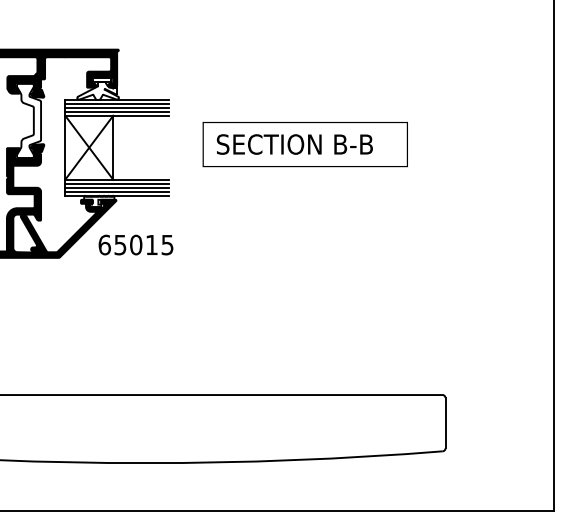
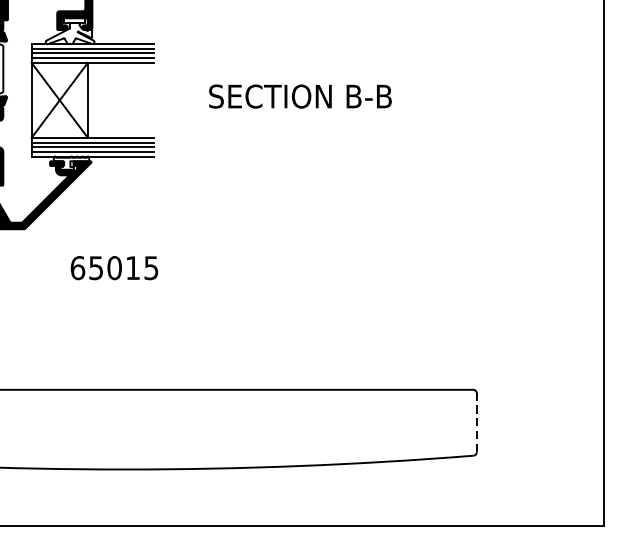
part: (304, 144) -> (311, 96), removed
text: (135, 244) -> (113, 267), moved
line: (445, 422) -> (476, 421), solid -> dashed

